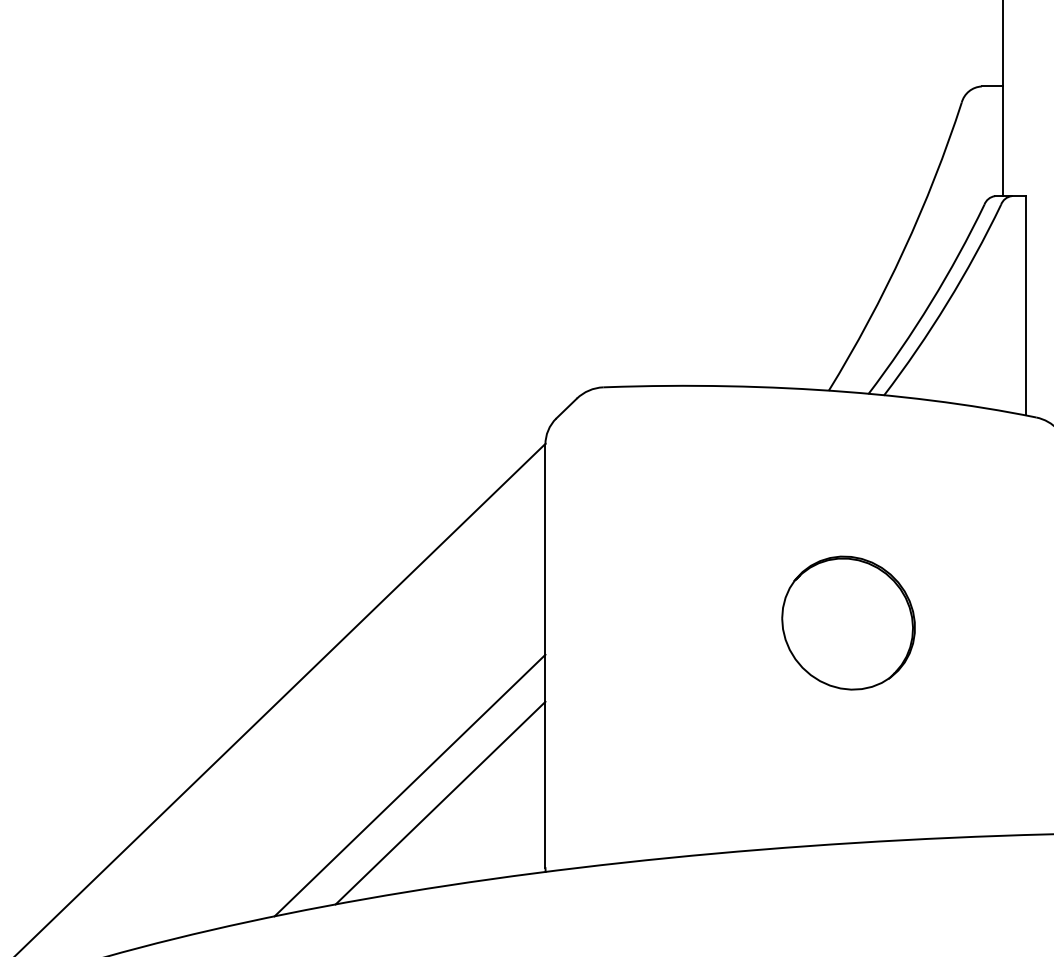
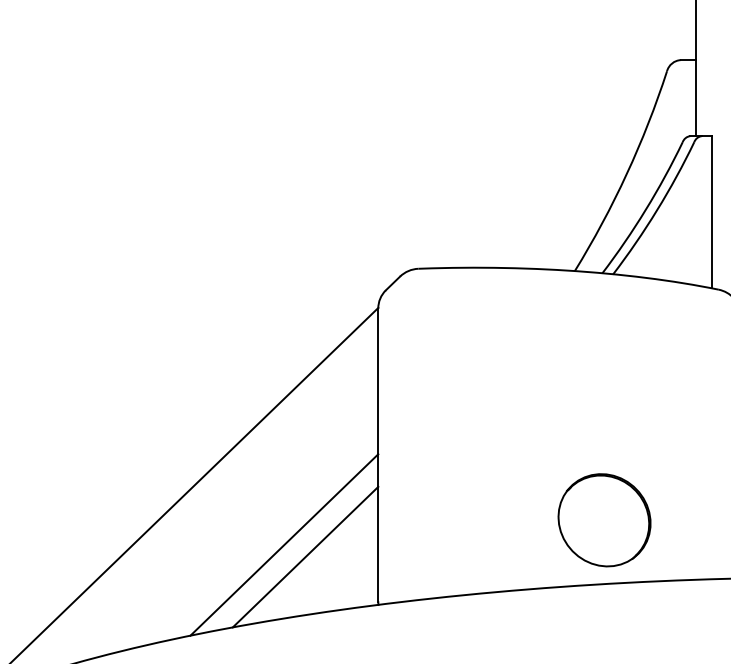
part: (848, 623) -> (604, 520), moved

